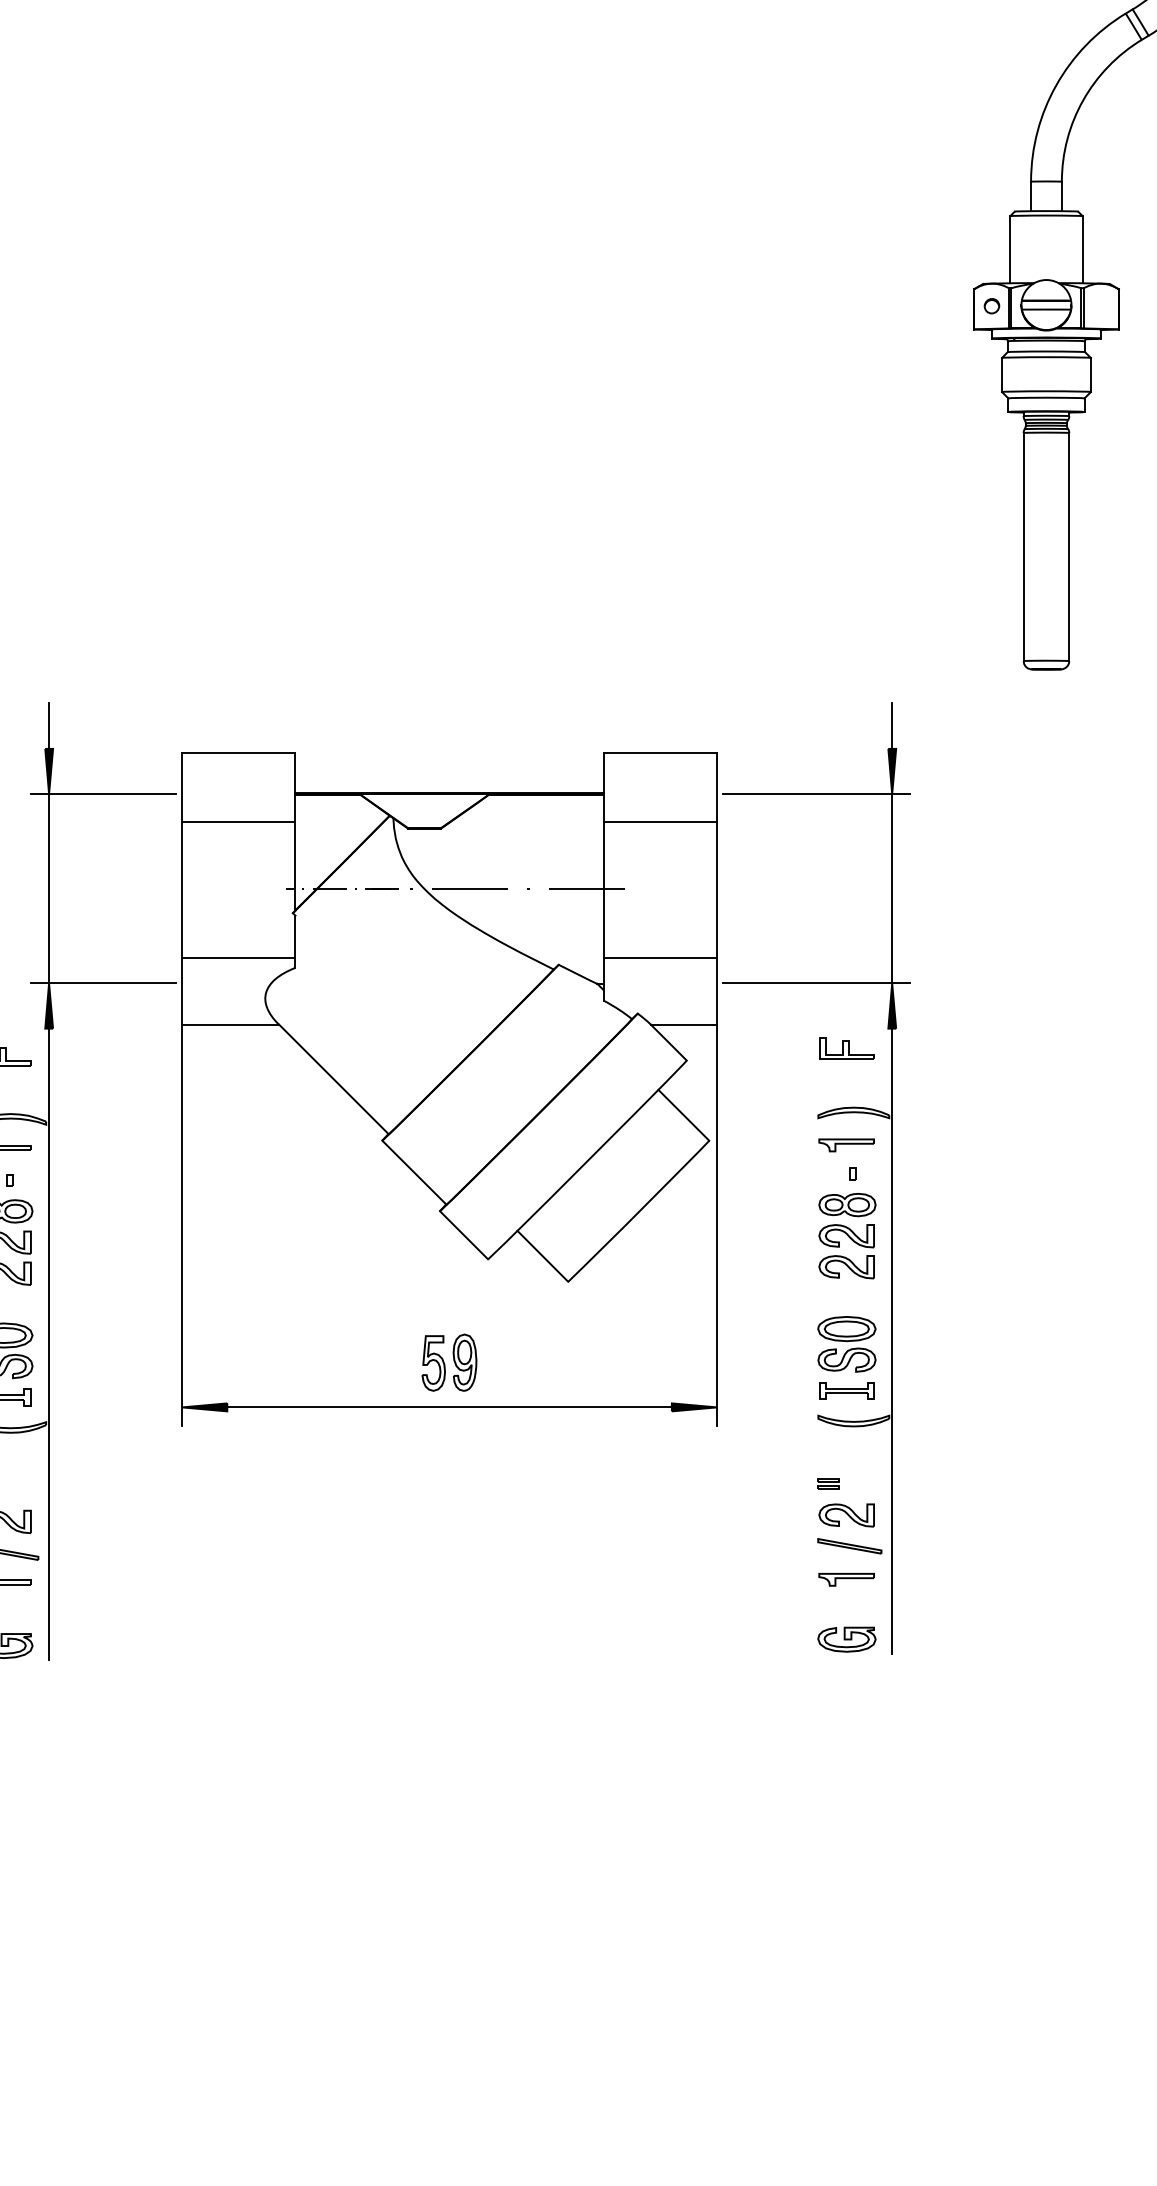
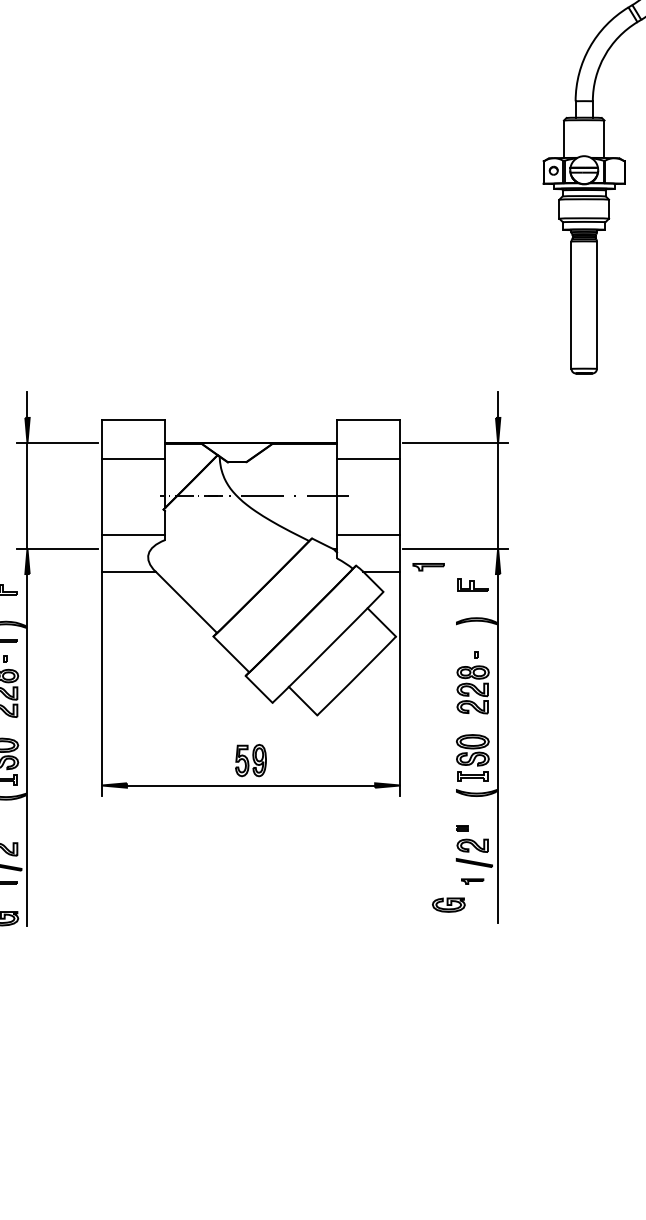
part: (846, 1145) -> (428, 567), moved
part: (846, 1579) -> (472, 881), size x0.7
part: (846, 1638) -> (448, 904), moved

